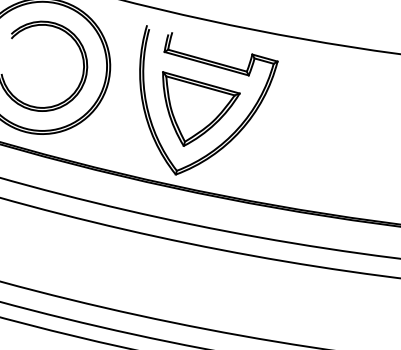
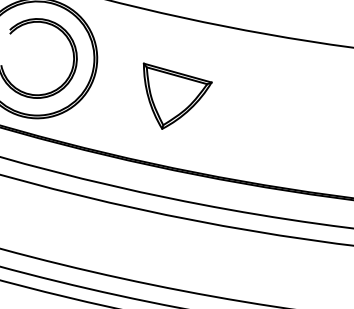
part: (215, 67) -> (190, 59), removed

